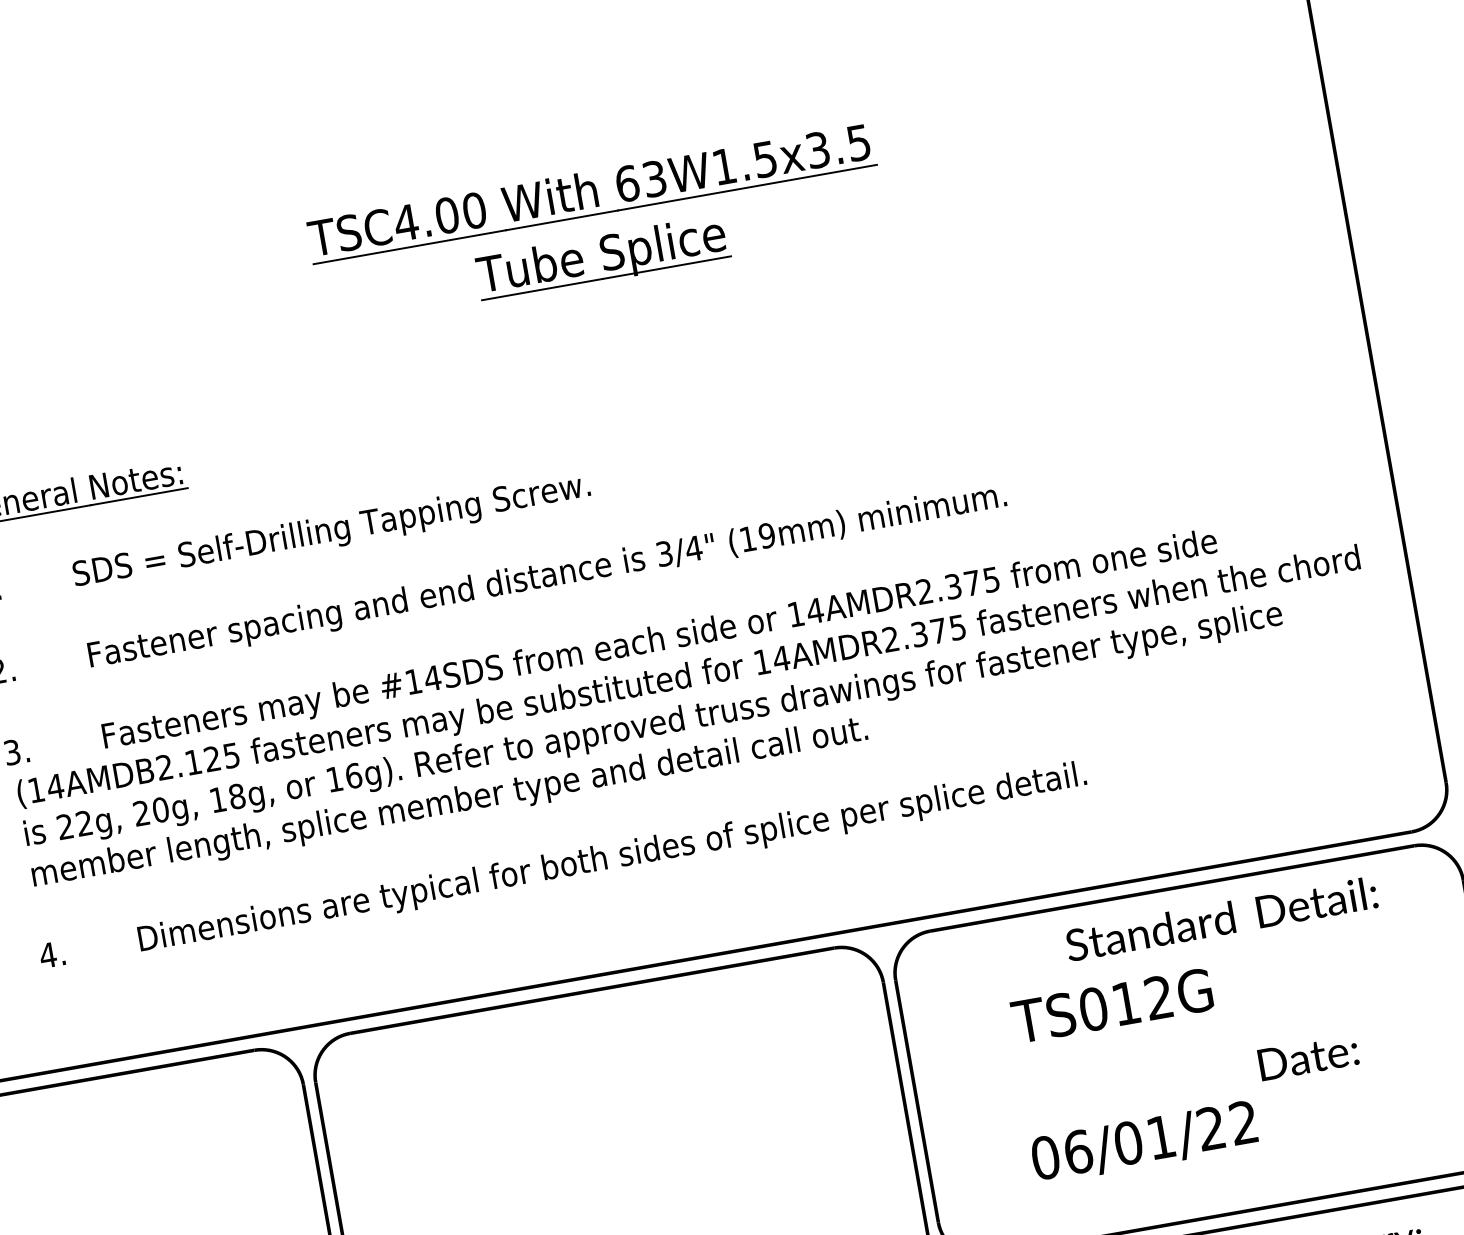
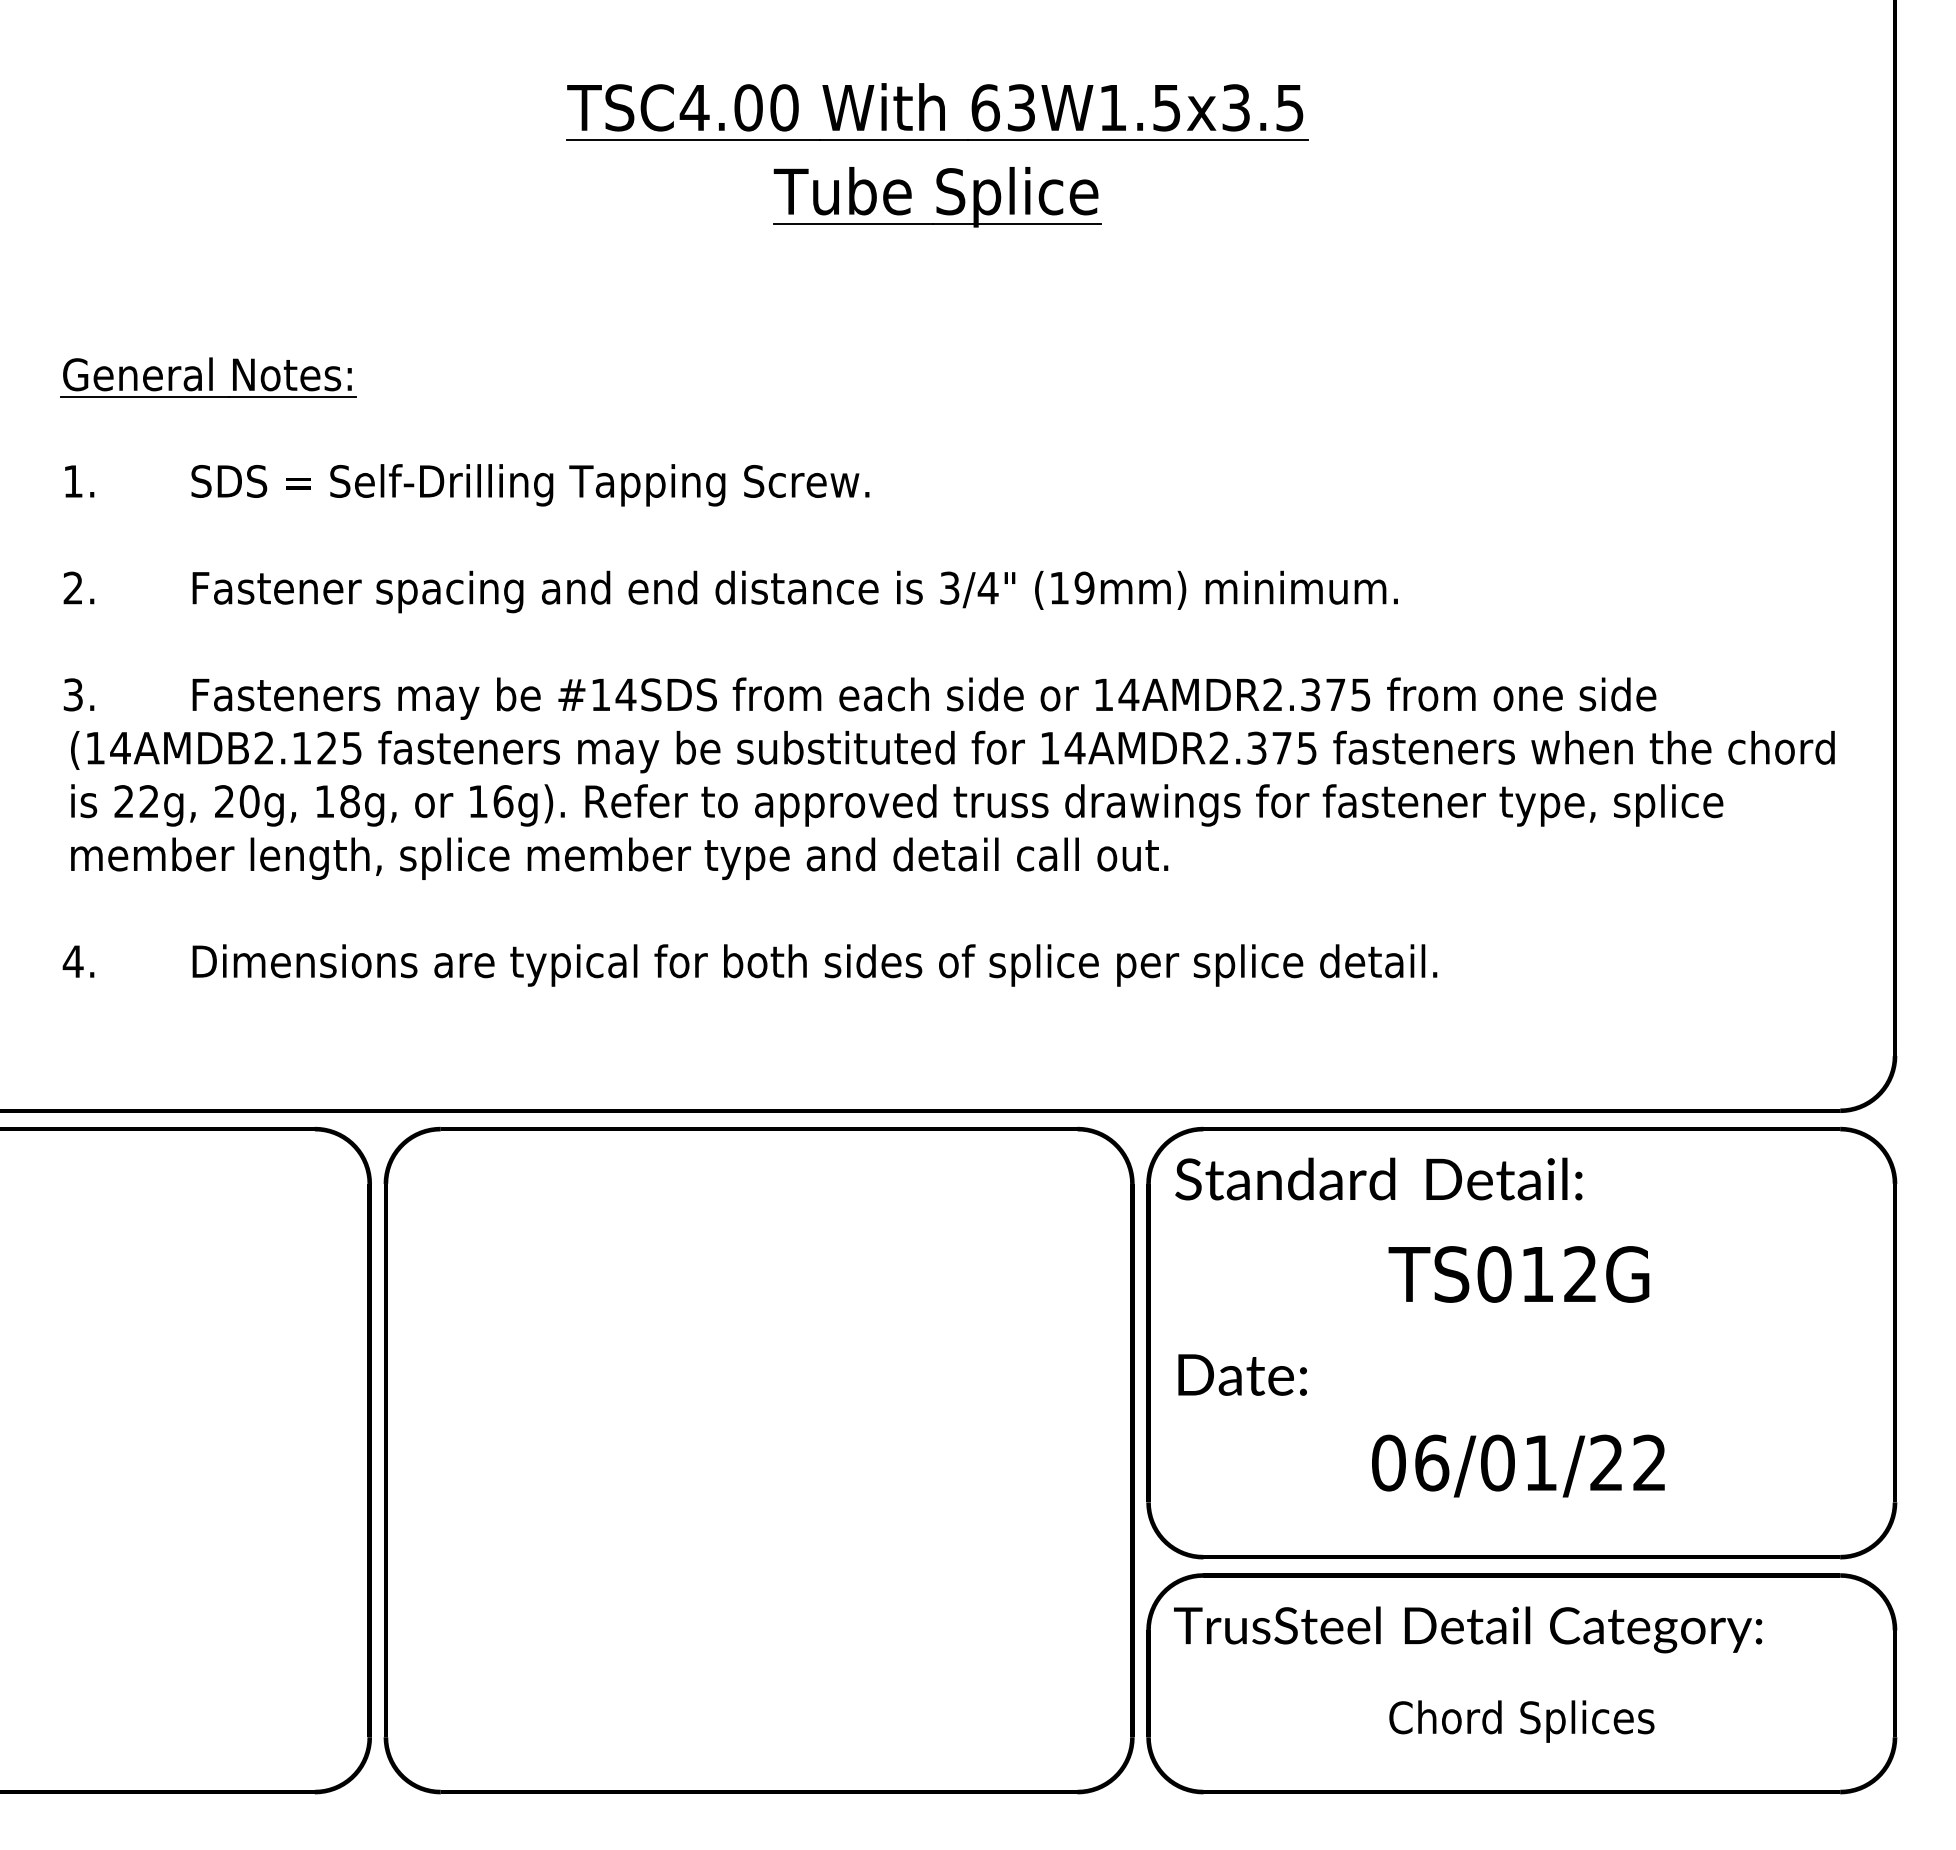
text: (1221, 918) -> (1378, 1178), moved
text: (1111, 1006) -> (1518, 1274), moved
text: (1308, 1056) -> (1242, 1374), moved
text: (1144, 1142) -> (1518, 1465), moved

